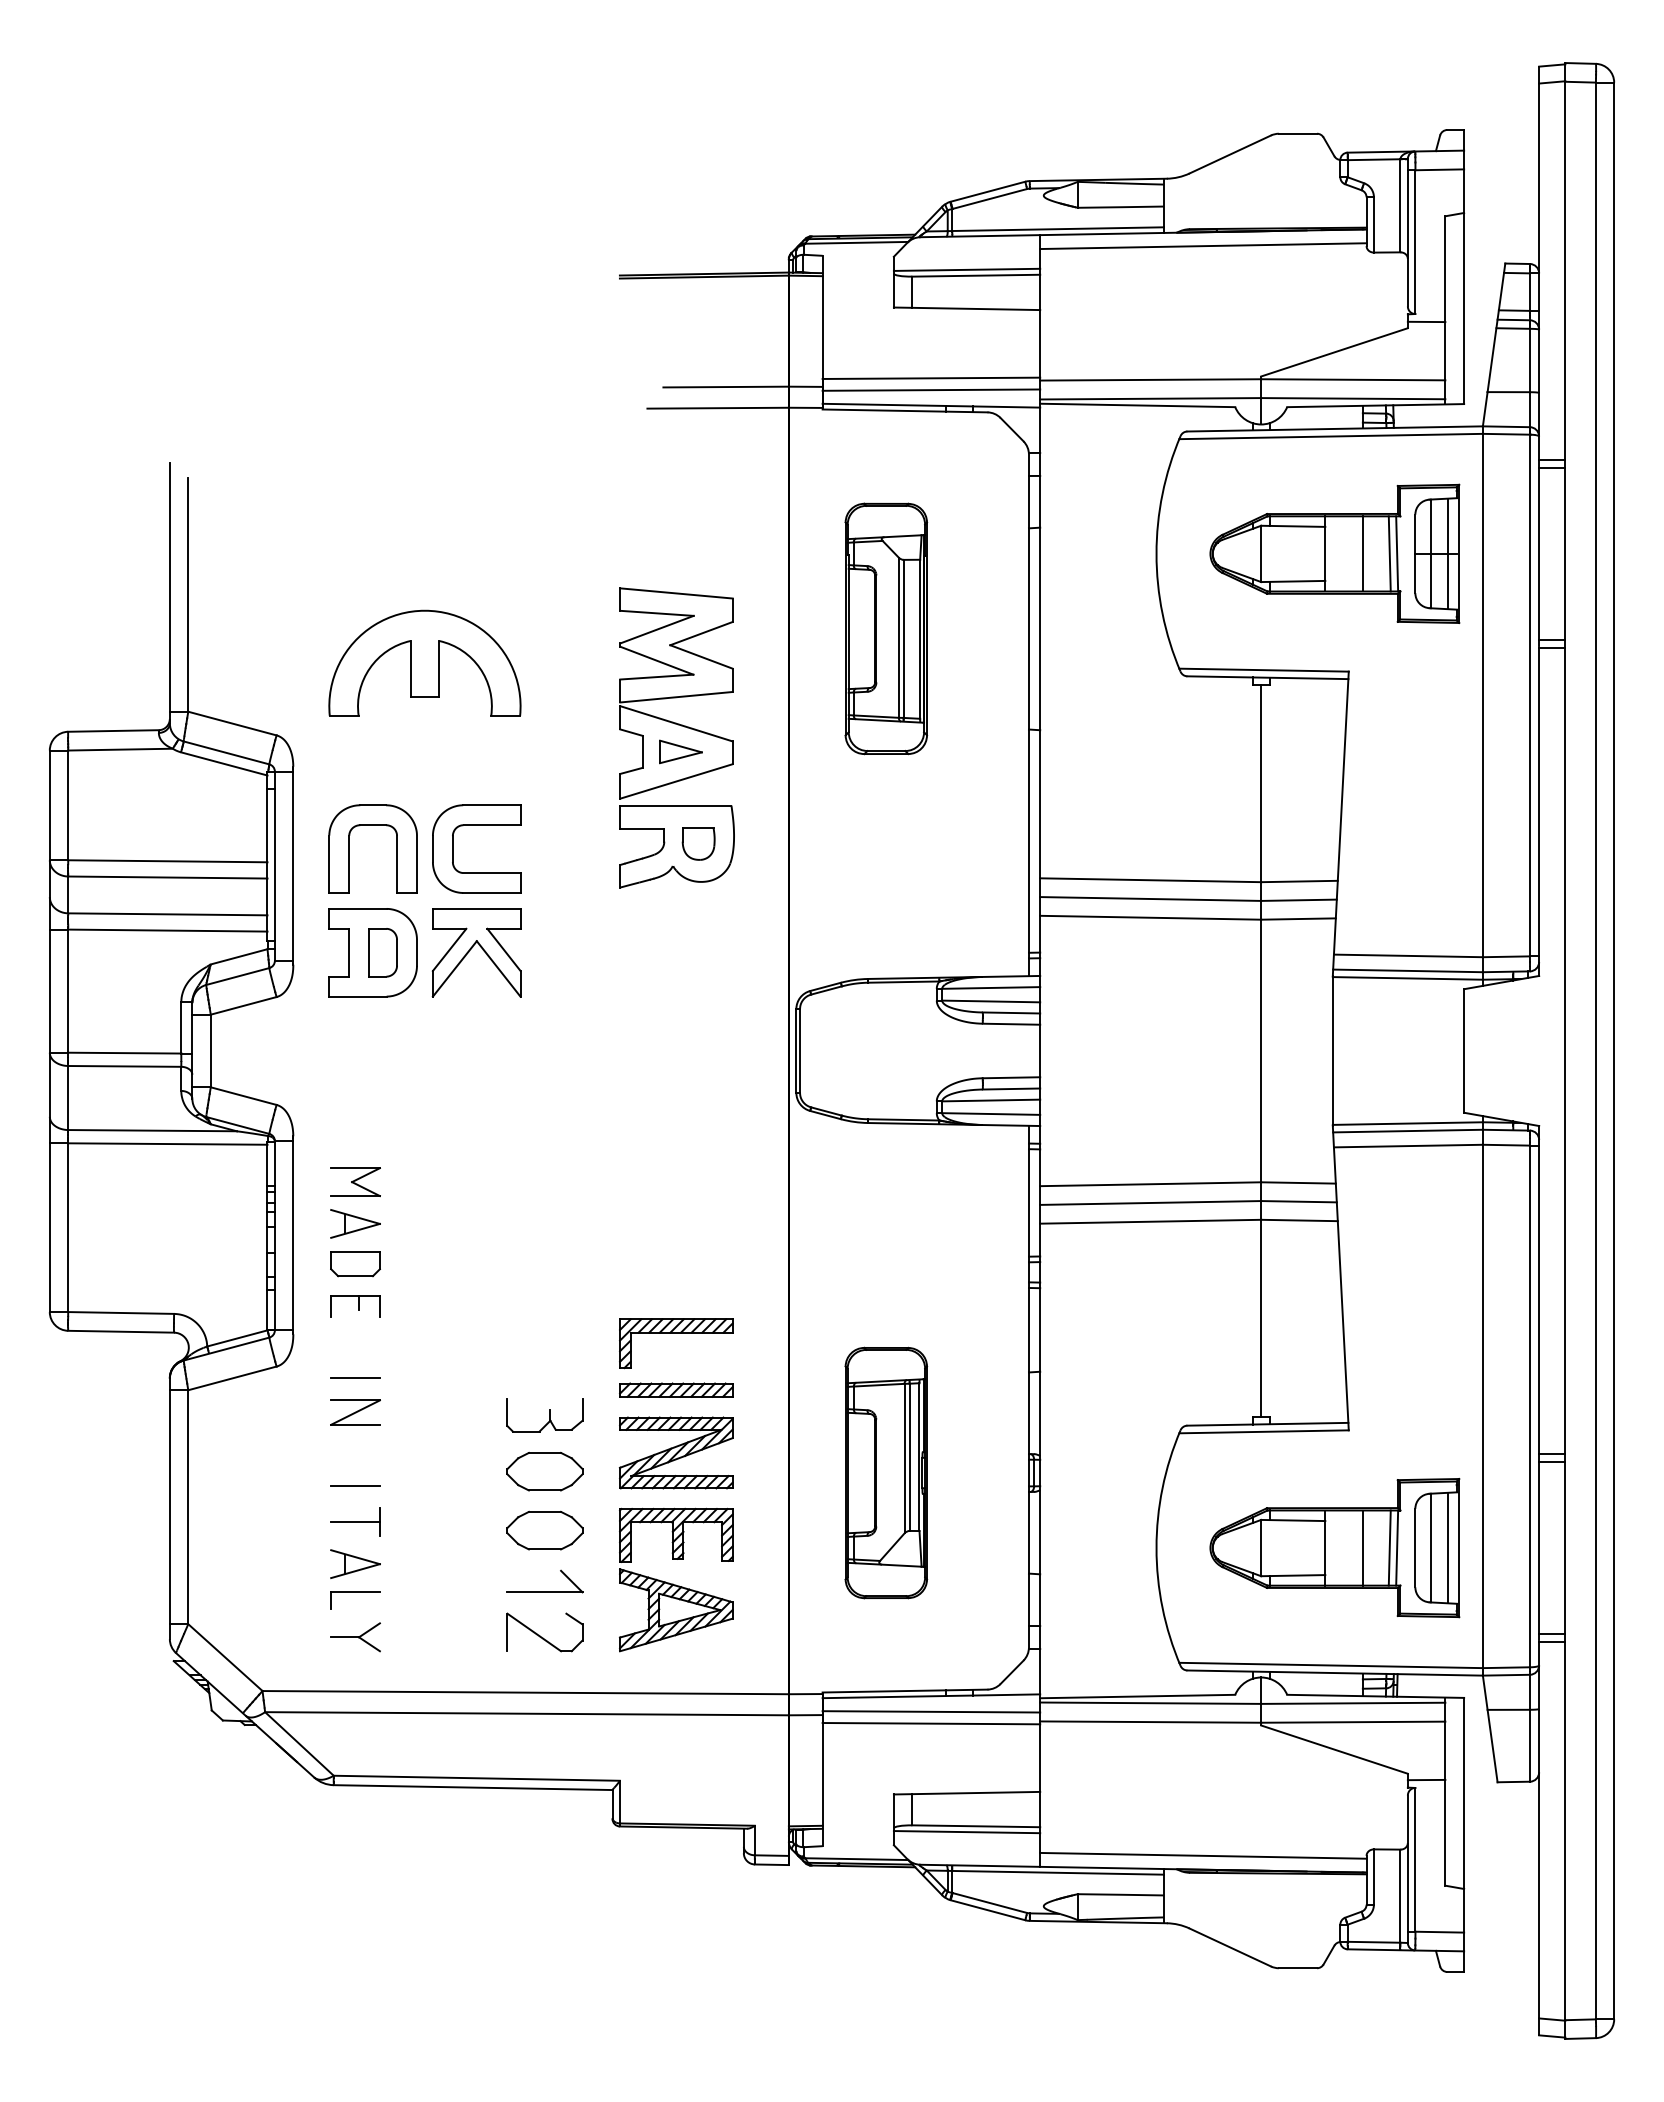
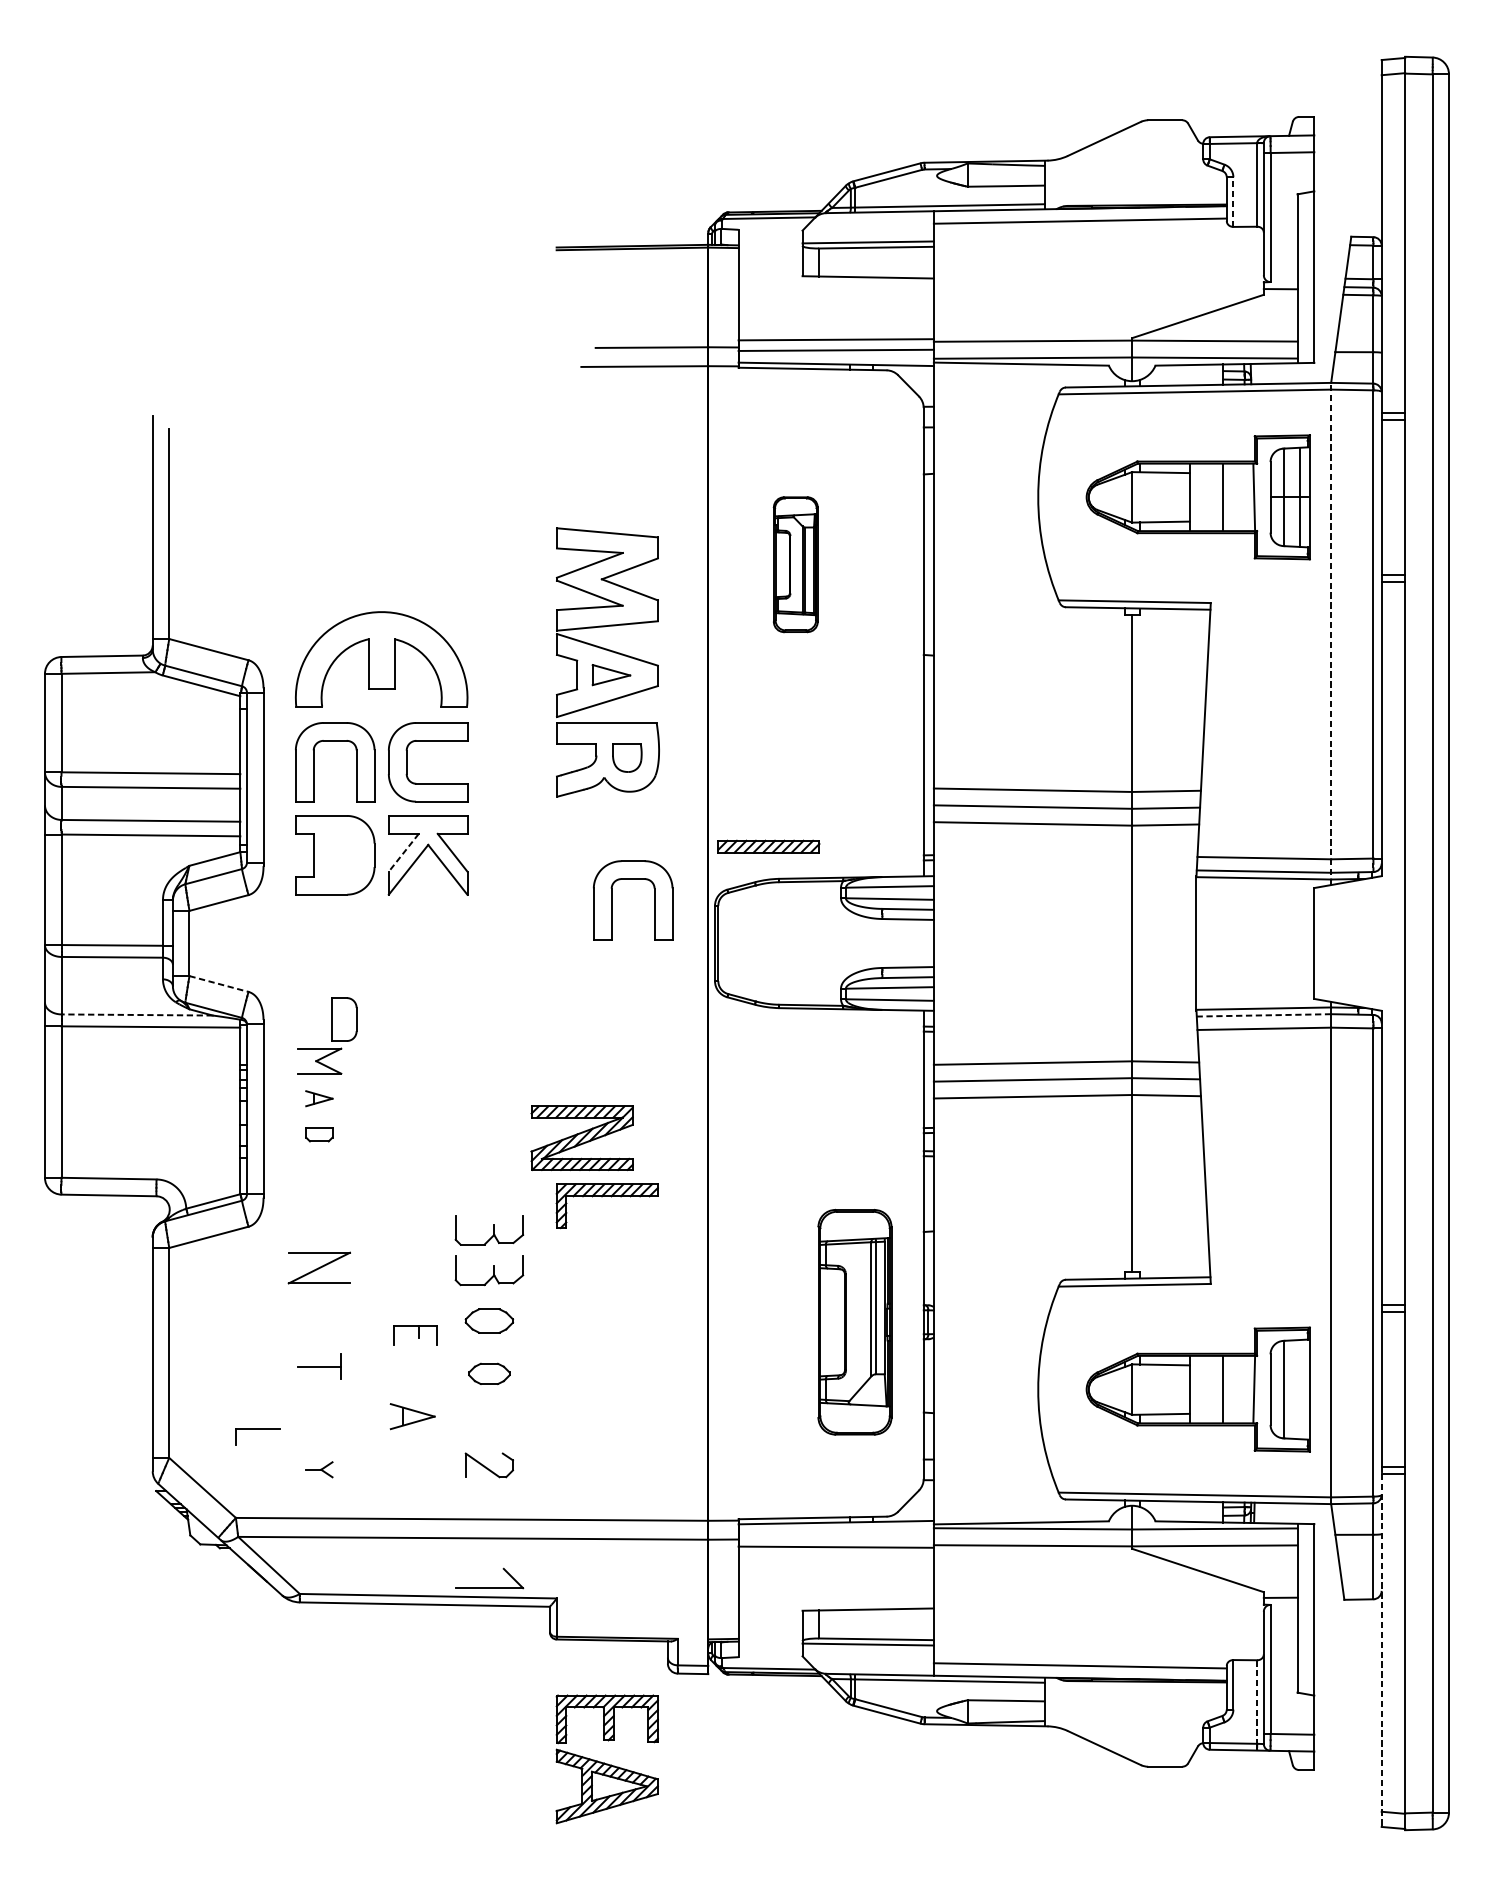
line: (1373, 224) -> (1232, 201), solid -> dashed
line: (1389, 553) -> (1247, 496), removed
part: (886, 628) -> (795, 564), size x0.6
part: (424, 662) -> (381, 658), moved
line: (1482, 706) -> (1330, 634), solid -> dashed
line: (449, 949) -> (403, 852), solid -> dashed
part: (382, 952) -> (343, 1019), moved
part: (704, 979) -> (632, 879), added
line: (244, 1096) -> (219, 984), solid -> dashed
line: (152, 1130) -> (137, 1014), solid -> dashed
line: (1408, 1131) -> (1264, 1015), solid -> dashed
part: (355, 1223) -> (319, 1098), size x0.6
part: (355, 1264) -> (319, 1135), size x0.6
part: (355, 1306) -> (415, 1335), moved
part: (544, 1370) -> (488, 1230), added
line: (355, 1378) -> (319, 1237), removed
part: (676, 1389) -> (768, 846), moved
part: (355, 1412) -> (319, 1267), size x1.4
part: (675, 1452) -> (581, 1137), moved
part: (544, 1471) -> (488, 1320), size x0.7
part: (886, 1472) -> (855, 1321), moved
line: (355, 1486) -> (319, 1334), removed
part: (544, 1530) -> (488, 1373), size x0.6
line: (1389, 1547) -> (1247, 1389), removed
line: (1447, 1547) -> (1299, 1389), removed
part: (355, 1563) -> (412, 1416), moved
part: (675, 1579) -> (606, 1758), moved
part: (544, 1591) -> (488, 1587), moved
part: (355, 1592) -> (258, 1429), moved
part: (544, 1632) -> (488, 1465), size x0.7
part: (355, 1637) -> (319, 1469), size x0.6
line: (931, 1711) -> (836, 1536), removed
line: (1539, 1838) -> (1381, 1650), solid -> dashed
line: (1400, 1896) -> (1257, 1702), solid -> dashed

